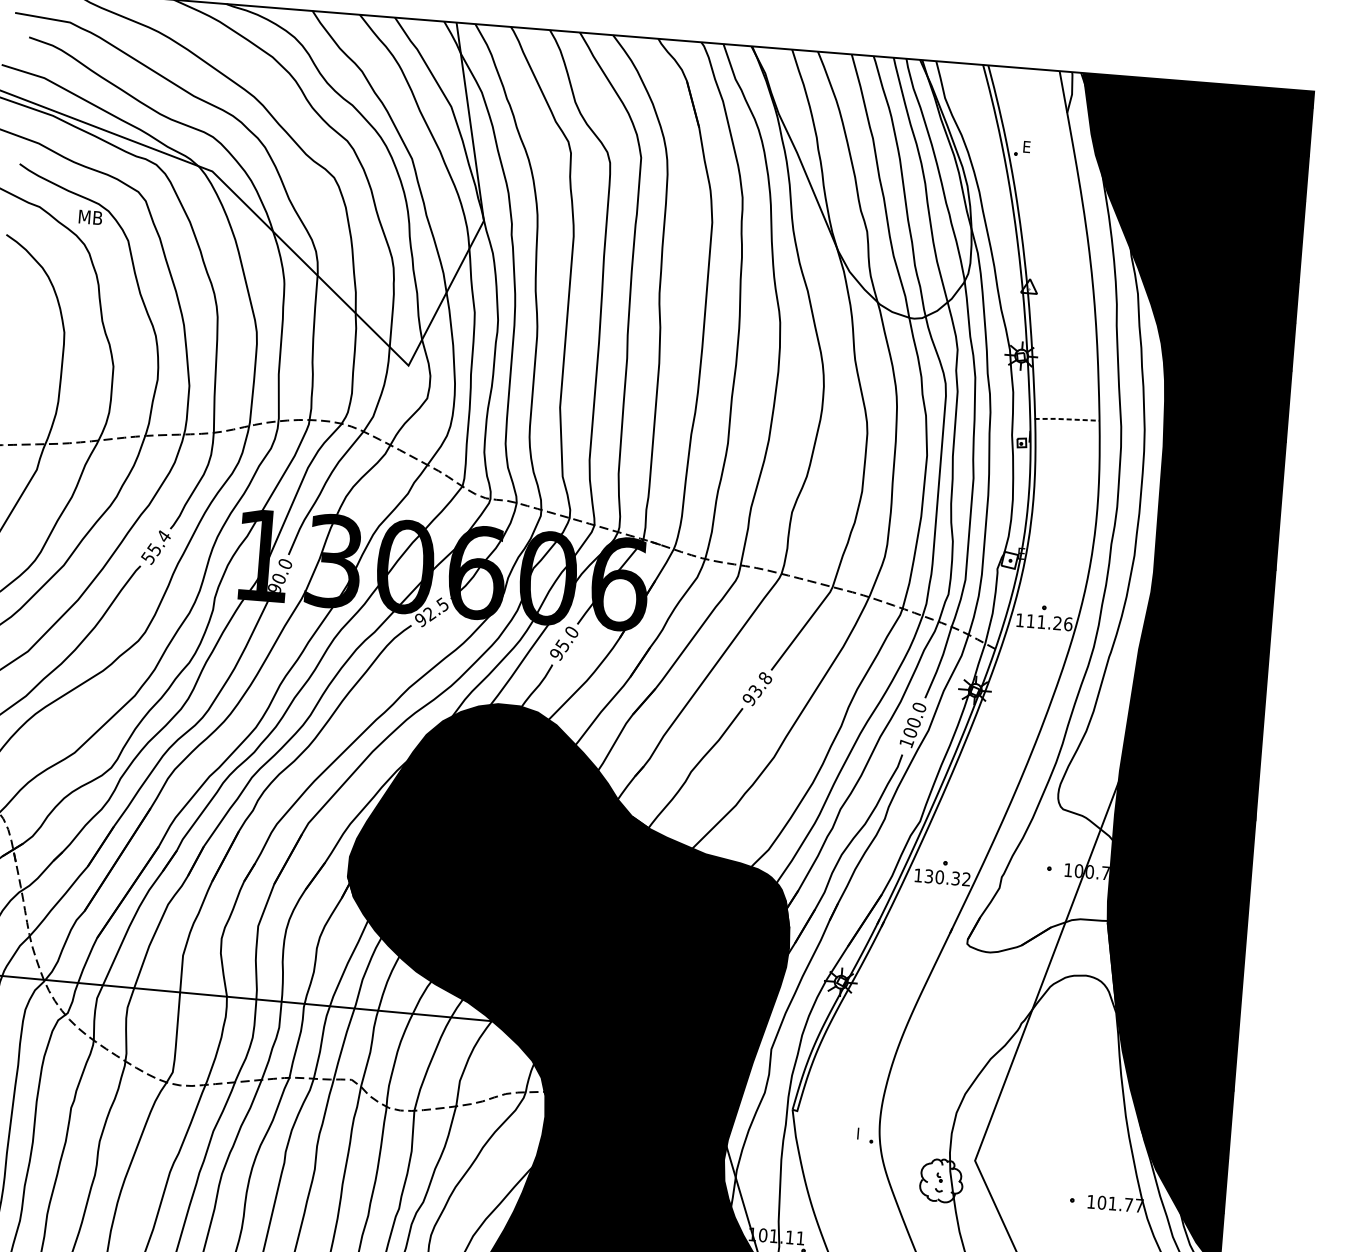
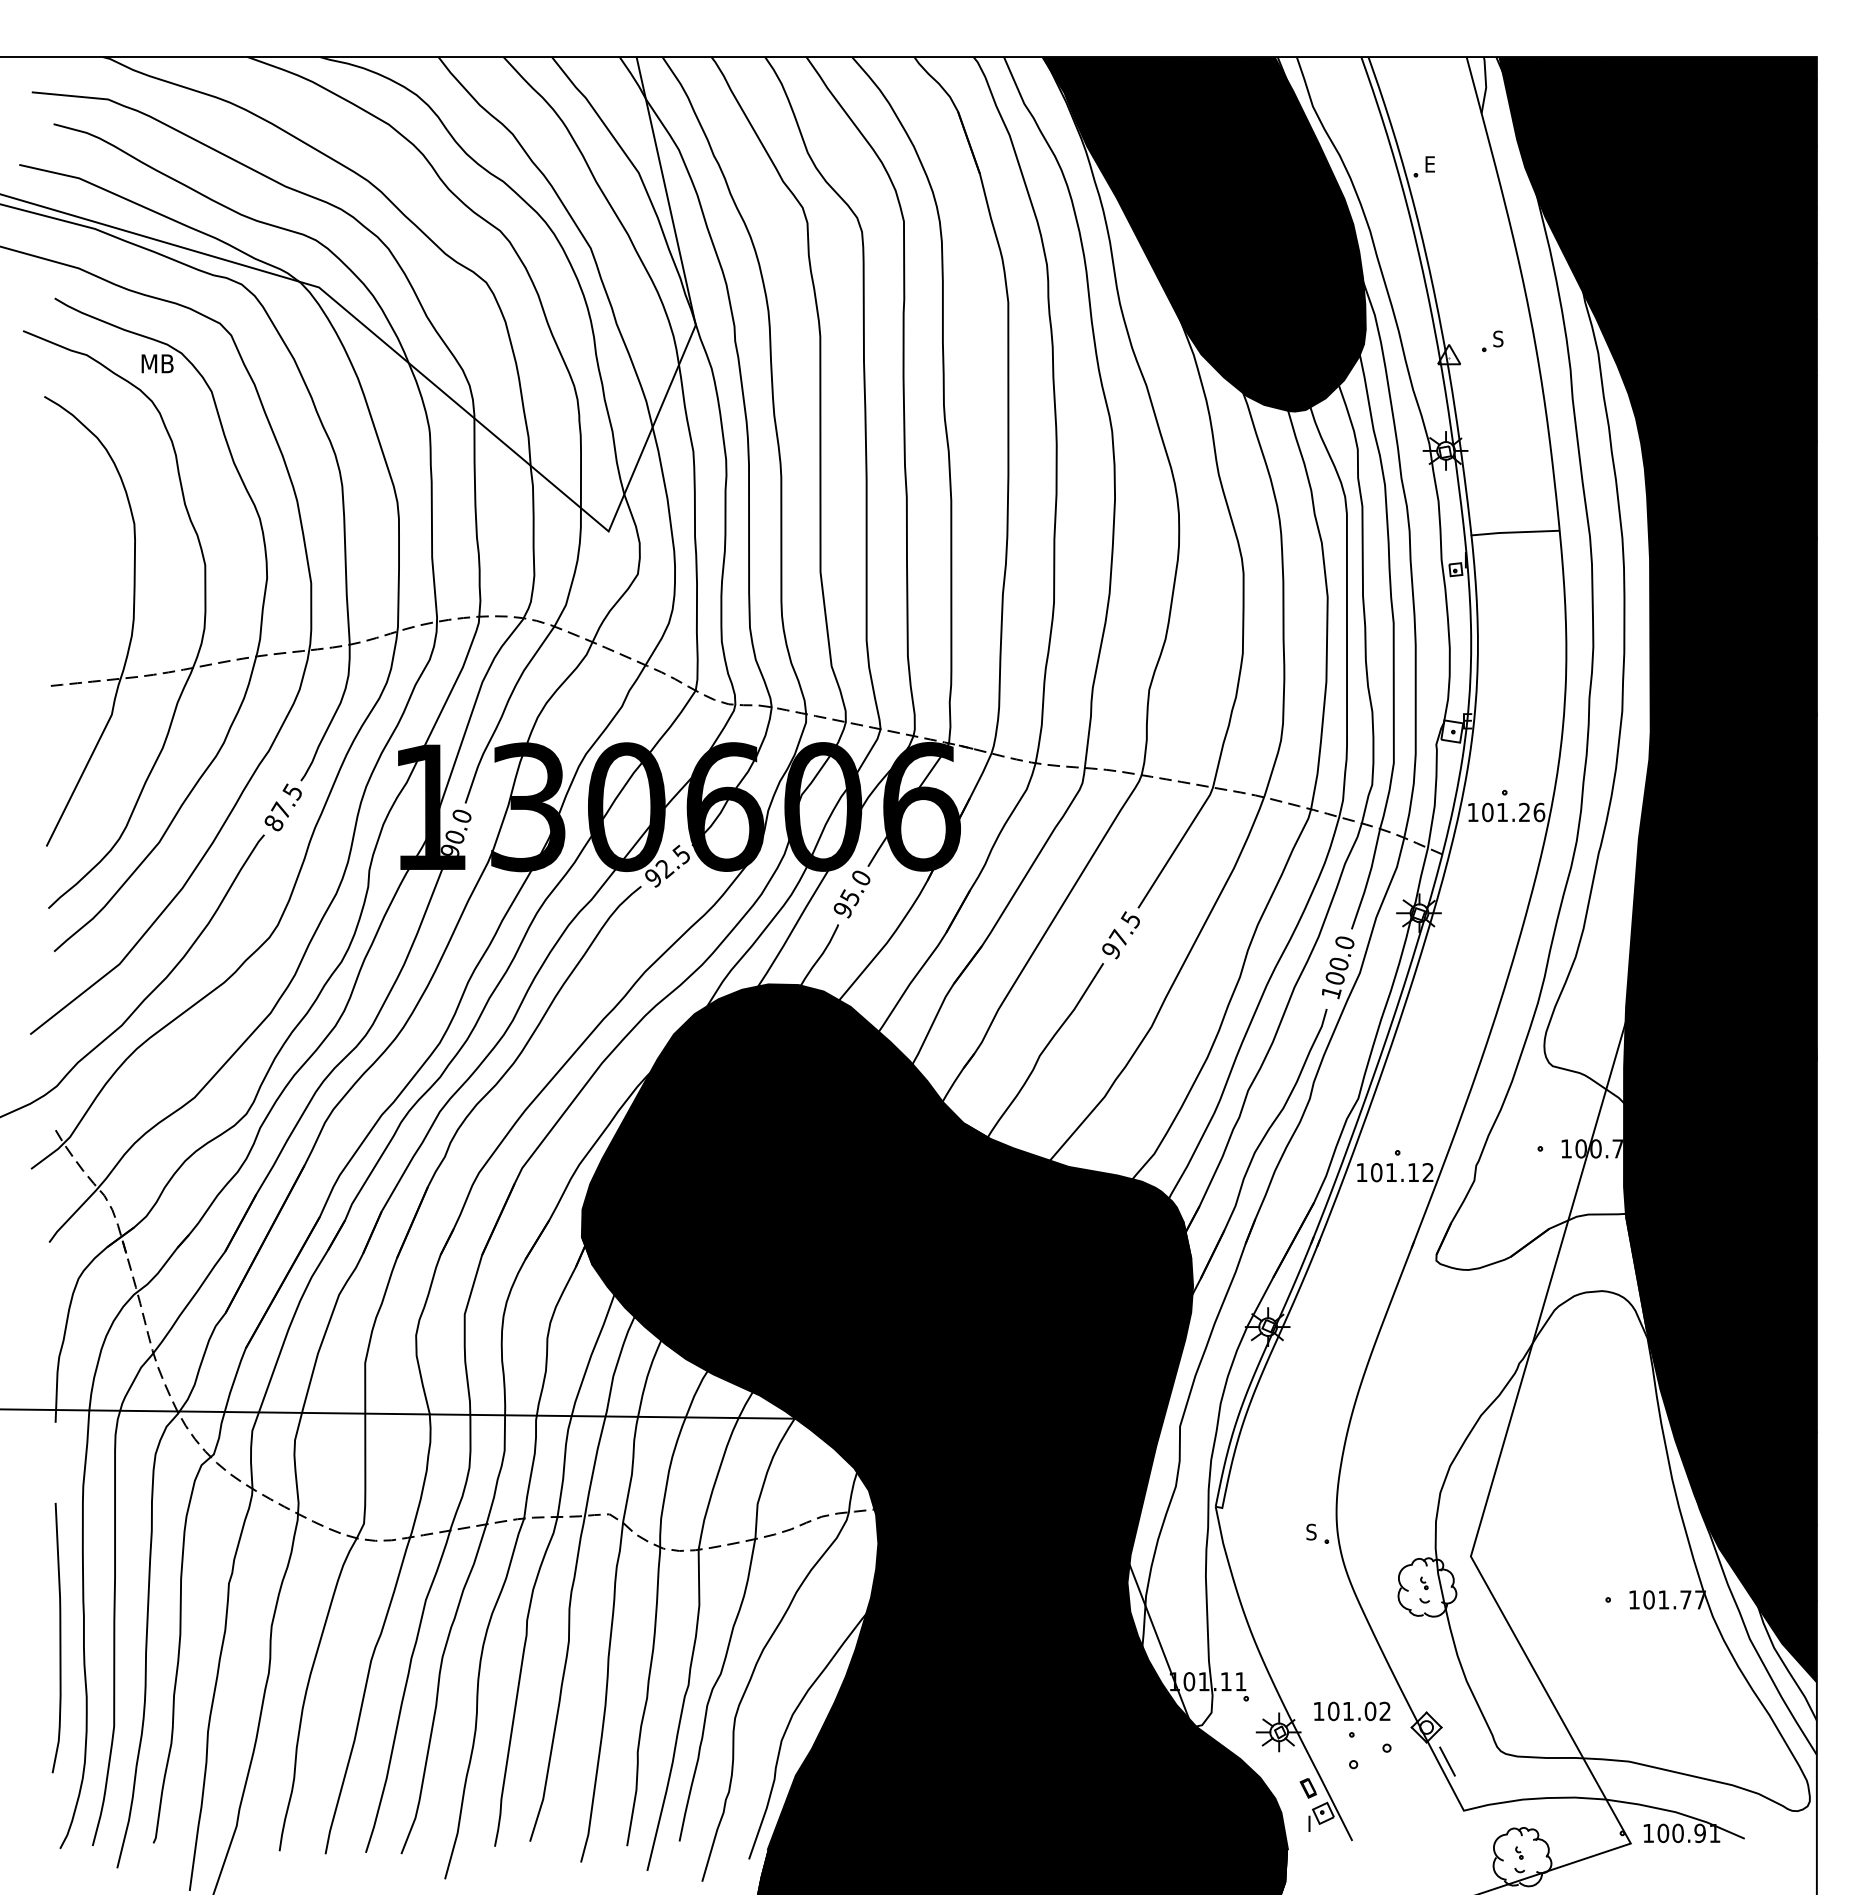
fill: (858, 184) -> (1203, 234), added
part: (1061, 279) -> (1492, 341), added
line: (1066, 419) -> (1514, 532), dashed -> solid
text: (155, 547) -> (282, 807), 55.4 -> 87.5
text: (1030, 621) -> (1487, 812), 111.26 -> 101.26
text: (760, 685) -> (1124, 929), 93.8 -> 97.5
text: (942, 877) -> (1394, 1172), 130.32 -> 101.12
text: (860, 1133) -> (1311, 1531), I -> S

